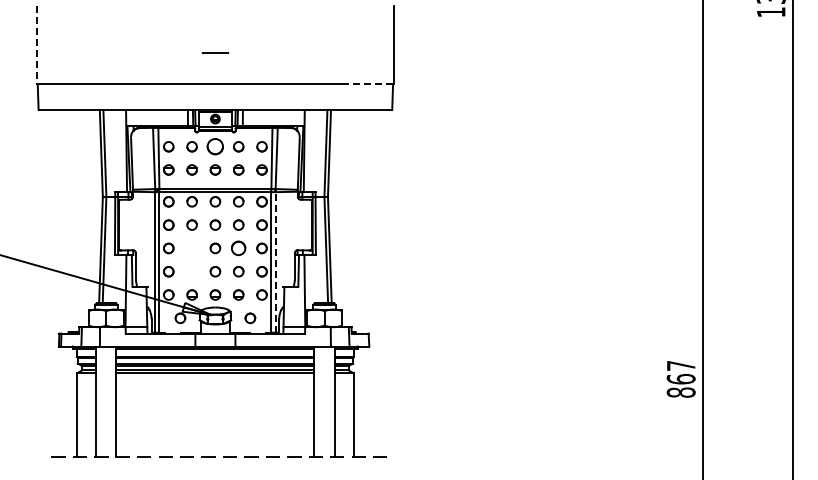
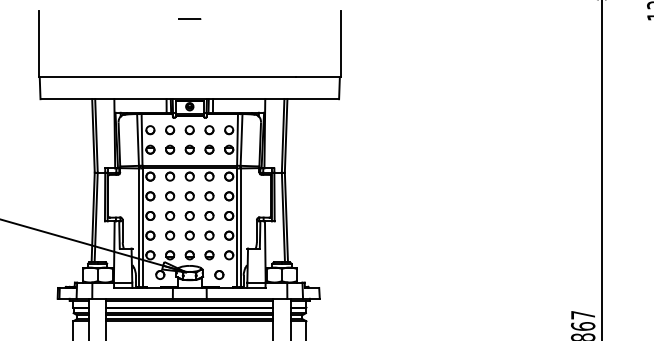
line: (36, 45) -> (38, 44), dashed -> solid
line: (214, 52) -> (189, 18), moved
line: (368, 84) -> (319, 77), dashed -> solid
part: (215, 146) -> (189, 129), size x0.62
part: (191, 248) -> (169, 216), added
part: (238, 248) -> (209, 216), size x0.71
line: (275, 262) -> (240, 227), dashed -> solid
circle: (191, 271) -> (169, 235), added

